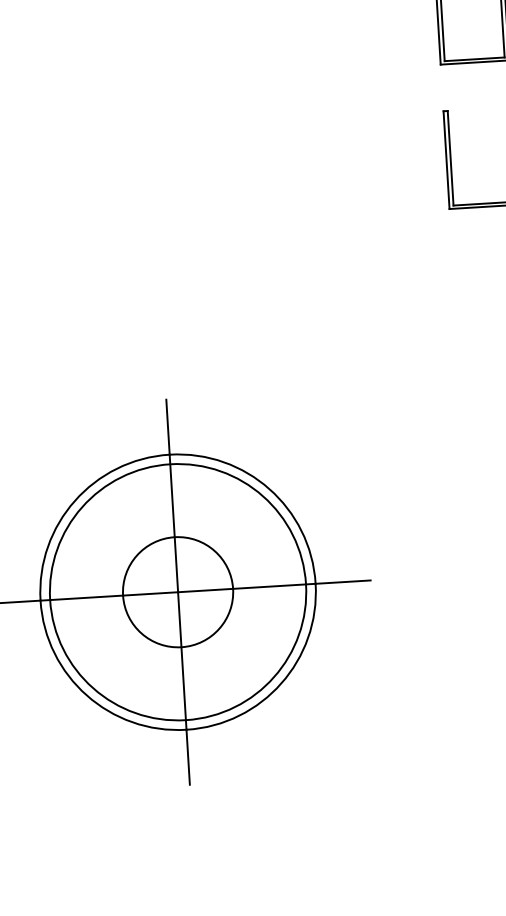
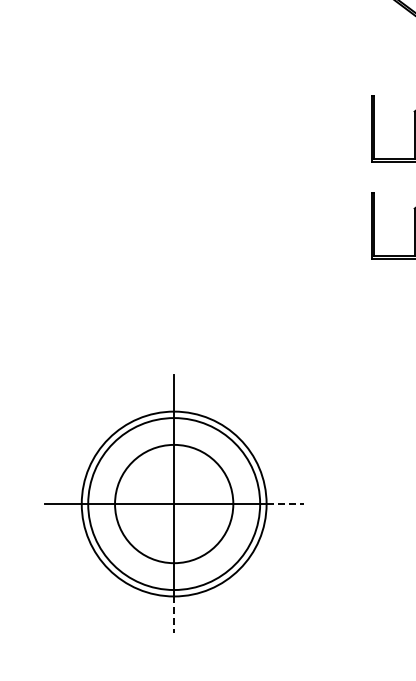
line: (343, 582) -> (285, 504), solid -> dashed
circle: (178, 592) -> (174, 504), size x1.6
line: (188, 758) -> (174, 615), solid -> dashed

